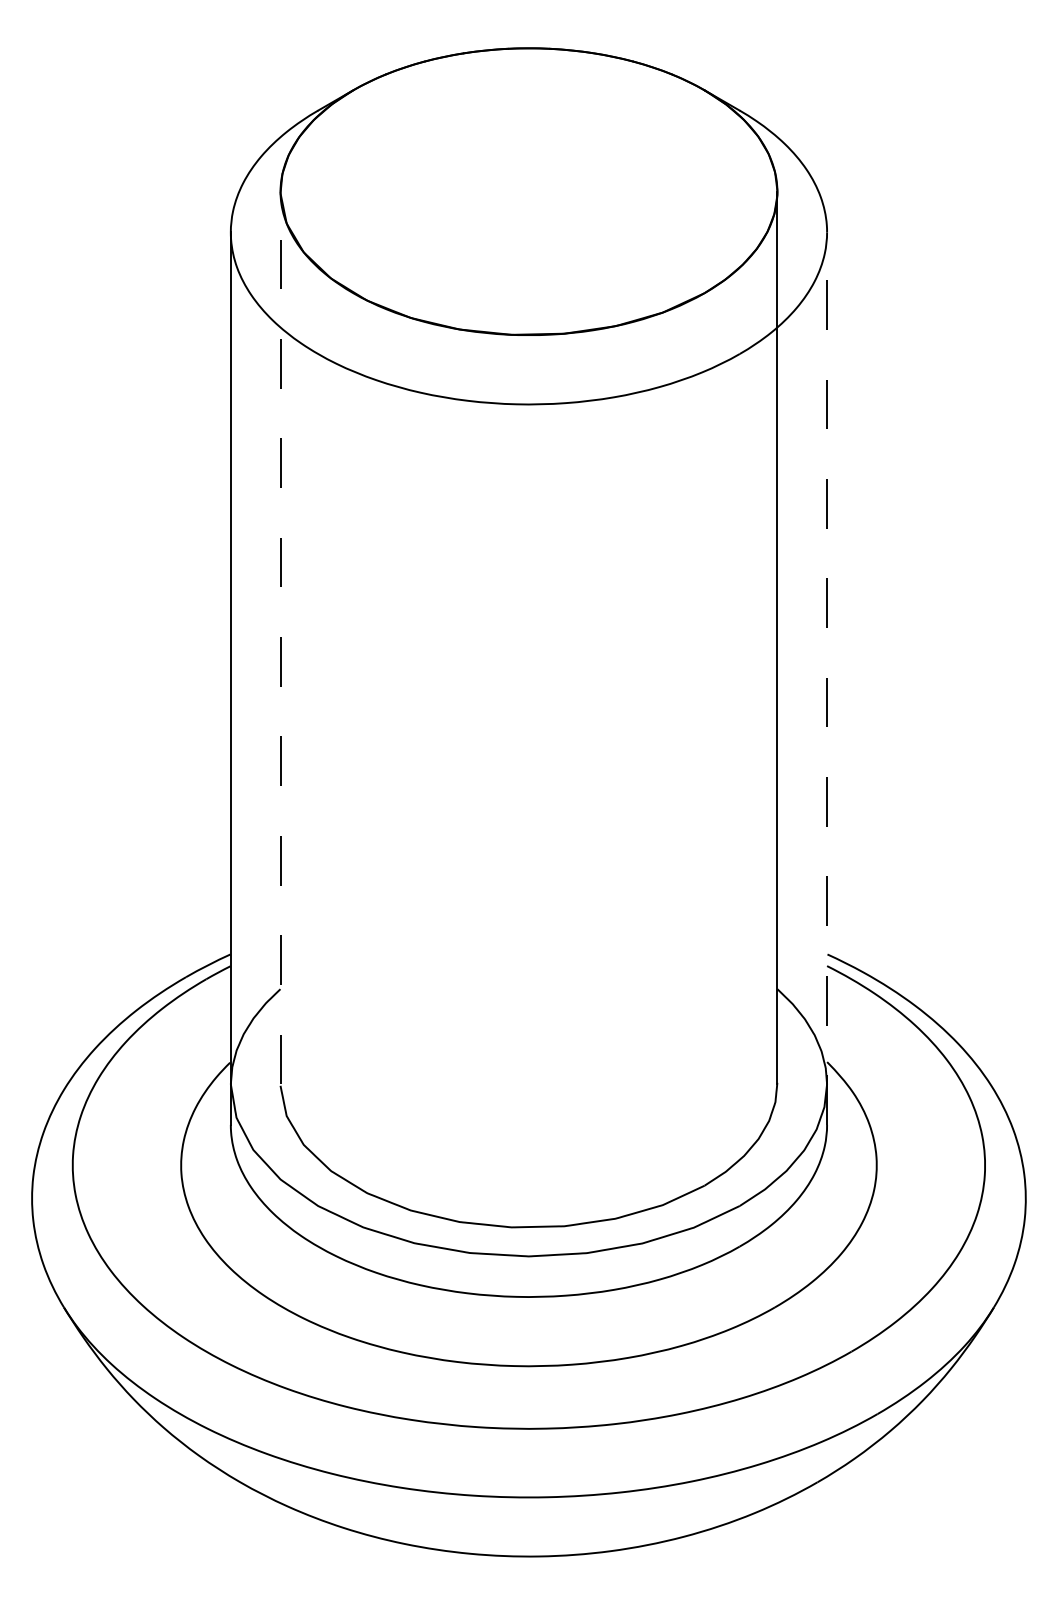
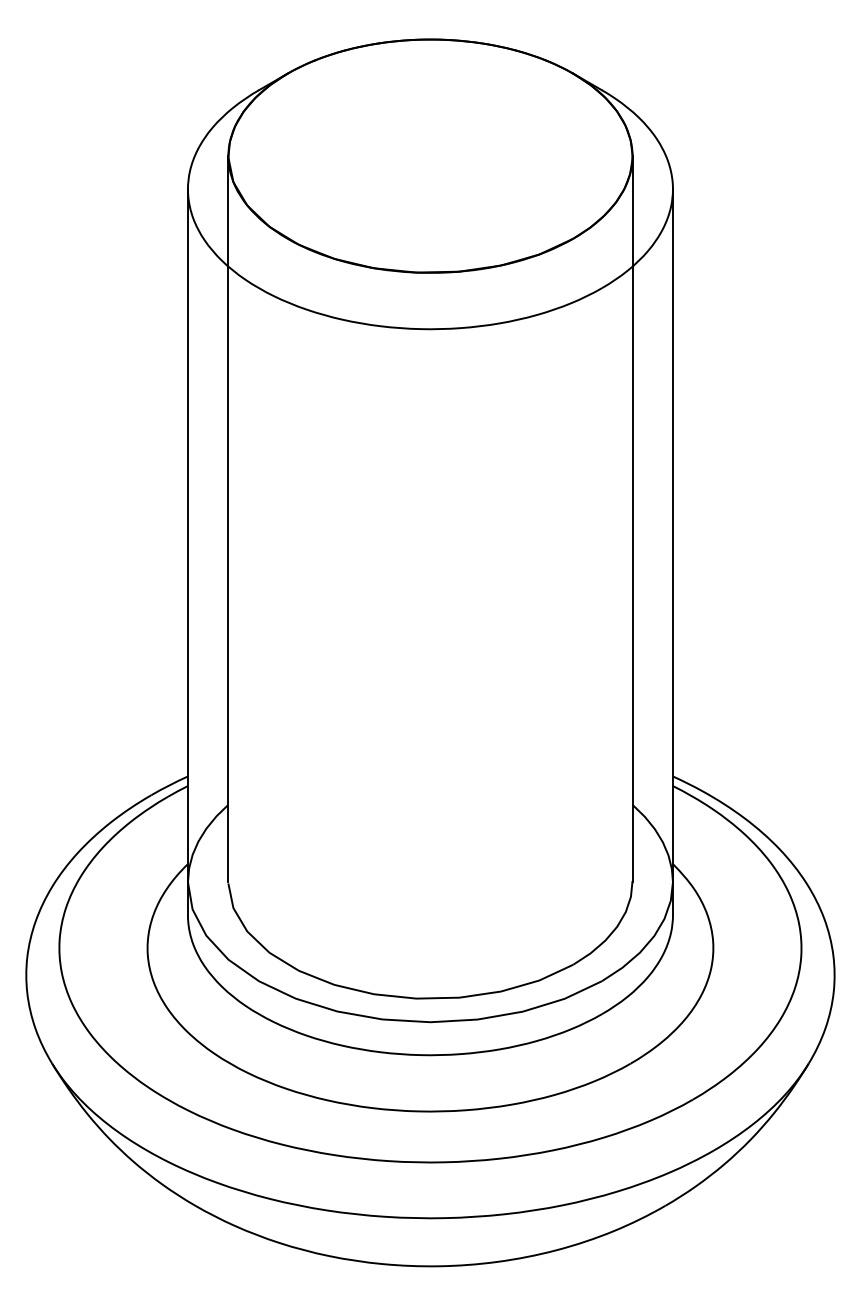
line: (280, 637) -> (228, 518), dashed -> solid
line: (827, 678) -> (673, 552), dashed -> solid

